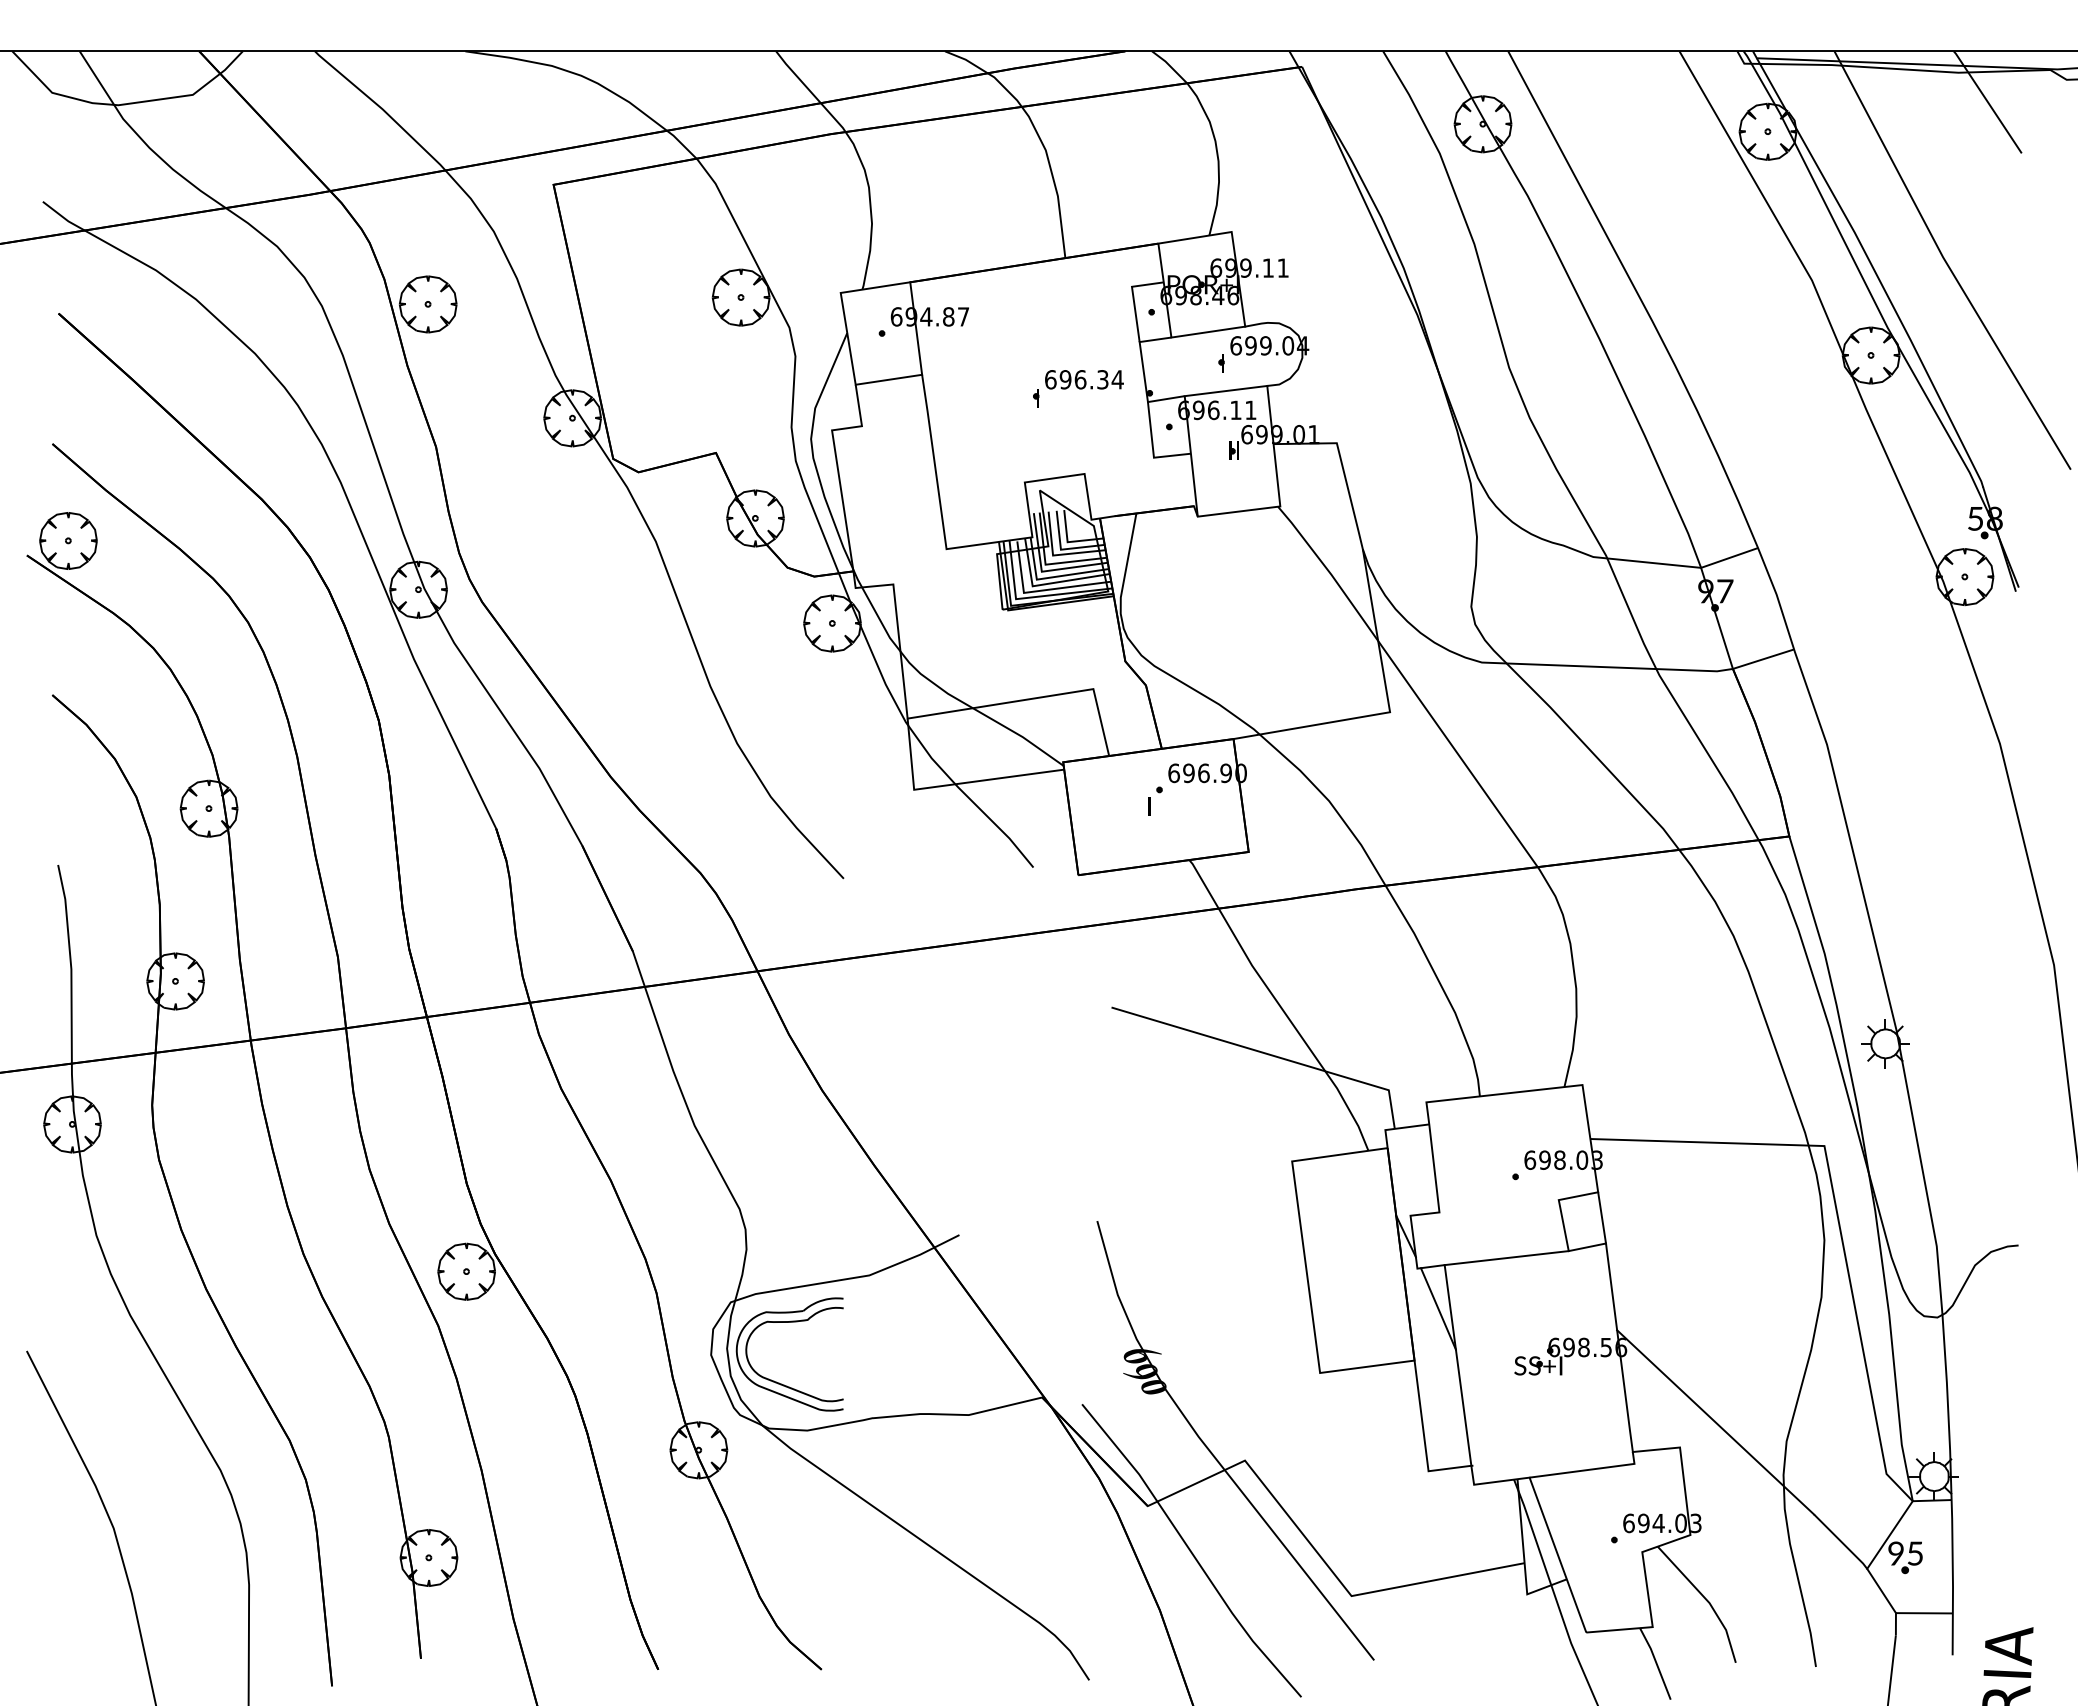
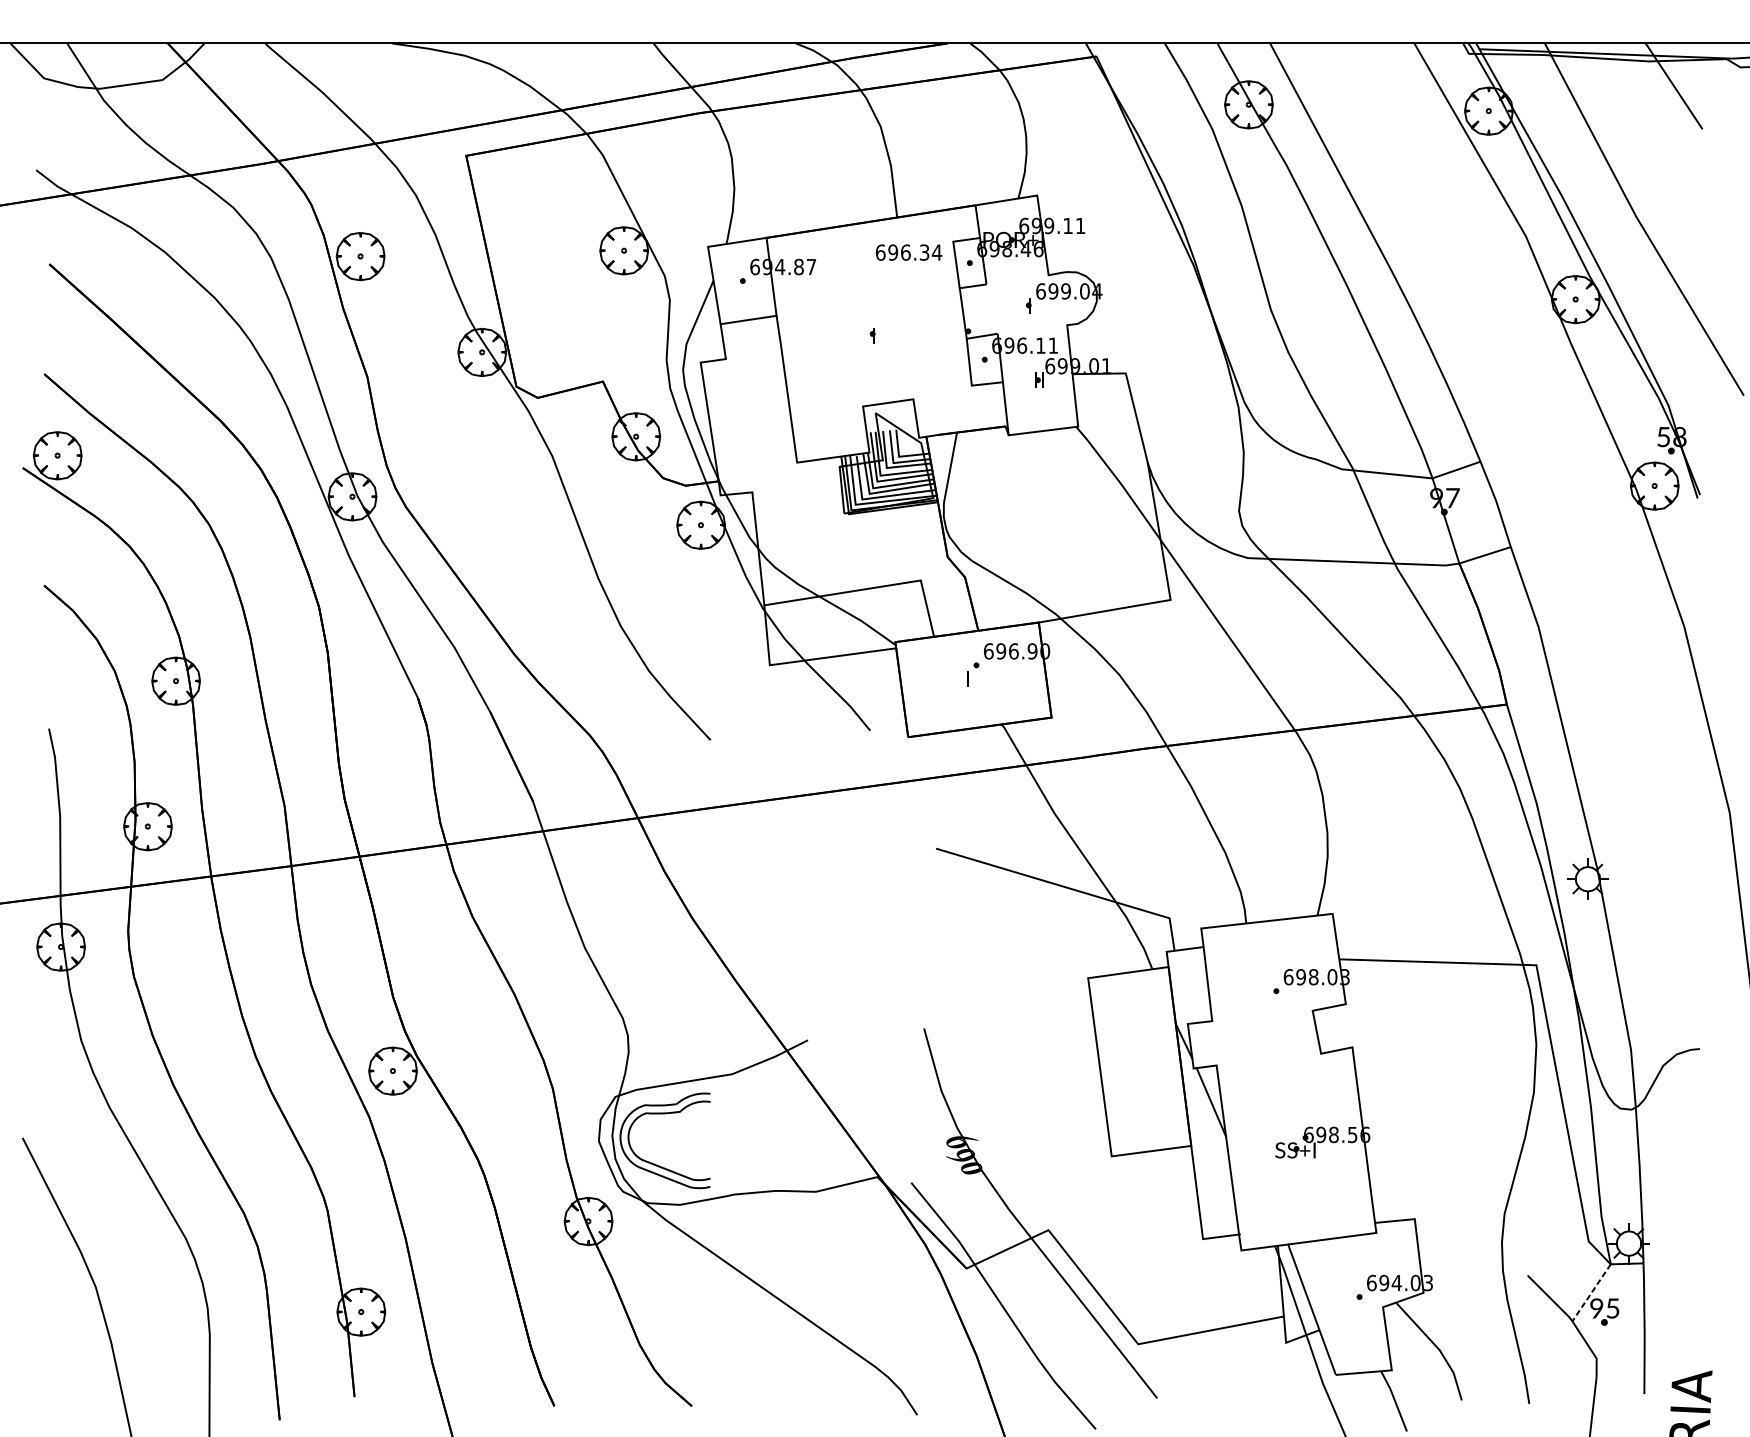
line: (1208, 331) -> (1017, 279), removed
text: (1084, 379) -> (909, 252), moved
line: (1225, 390) -> (1032, 329), removed
line: (1602, 1217) -> (1349, 1025), removed
line: (1506, 1258) -> (1268, 1059), removed
line: (1715, 1422) -> (1444, 1198), removed
line: (1889, 1535) -> (1591, 1293), solid -> dashed
line: (1923, 1613) -> (1619, 1358), removed

